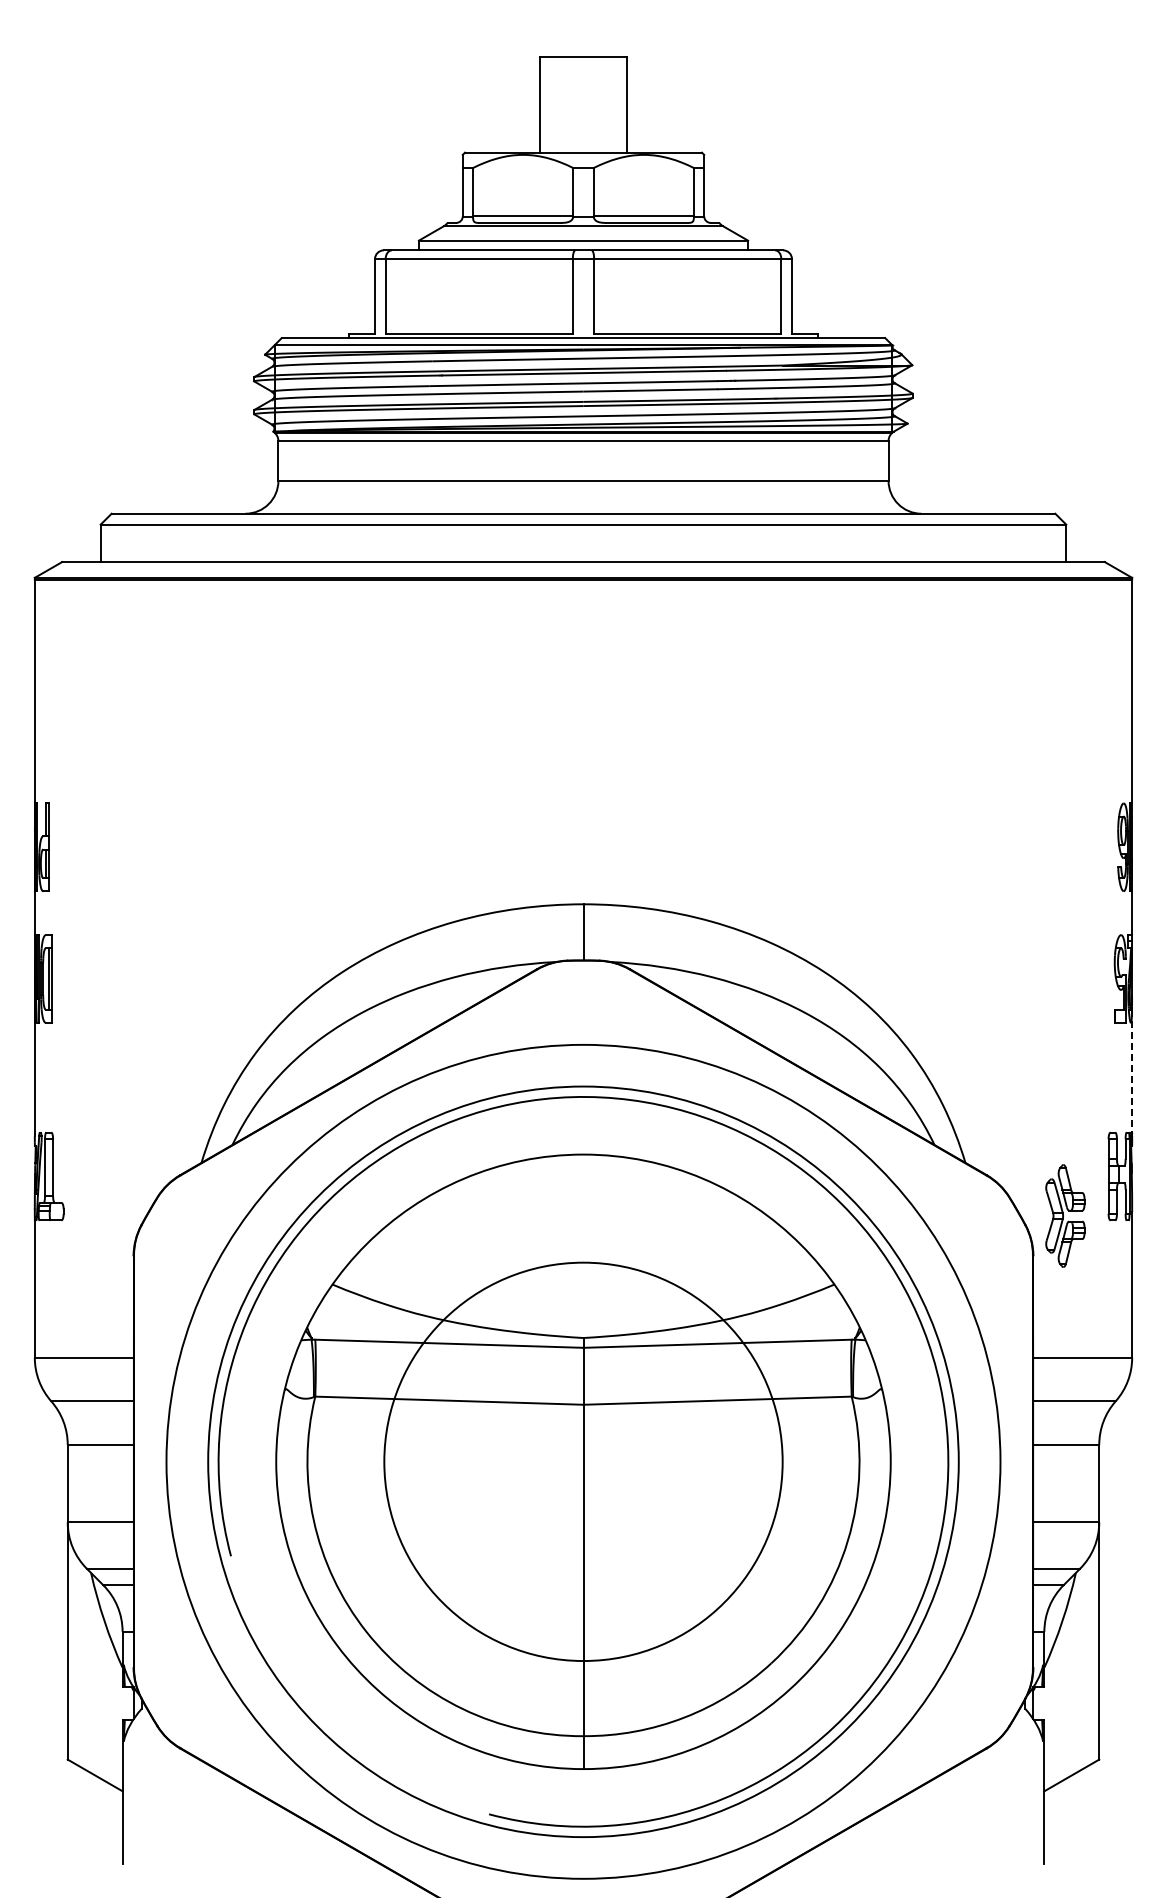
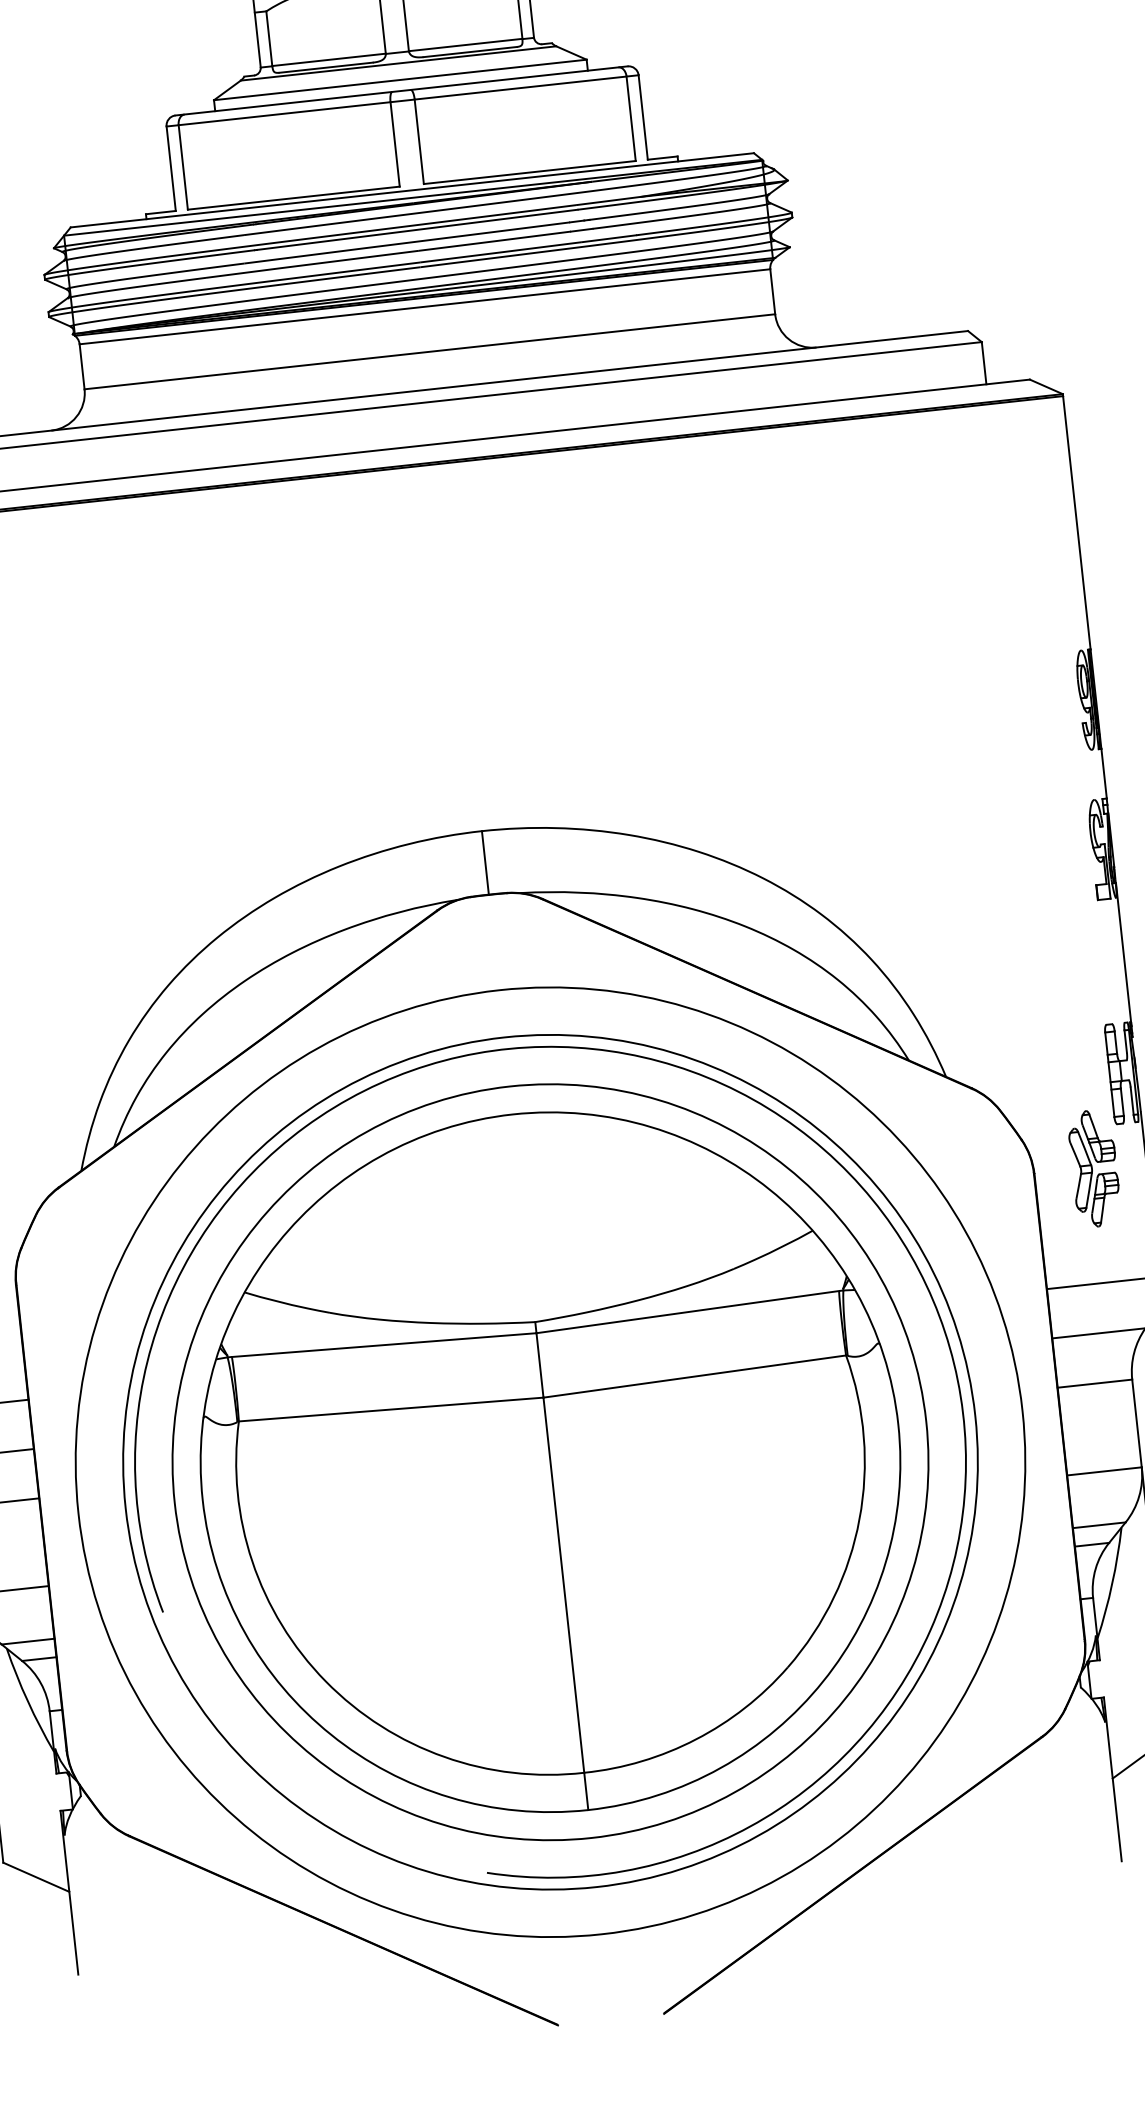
line: (1132, 1071) -> (1123, 952), dashed -> solid
part: (1065, 1215) -> (1094, 1167), moved
circle: (583, 1461) -> (550, 1461), size x1.67

